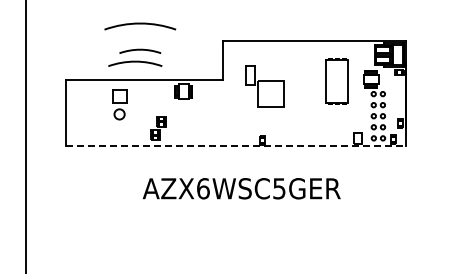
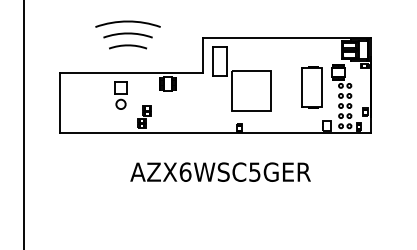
arc: (135, 62) -> (128, 34), moved
part: (336, 81) -> (311, 87), moved
part: (264, 86) -> (241, 78), size x1.67
part: (119, 104) -> (120, 95), moved
line: (236, 145) -> (215, 132), dashed -> solid

